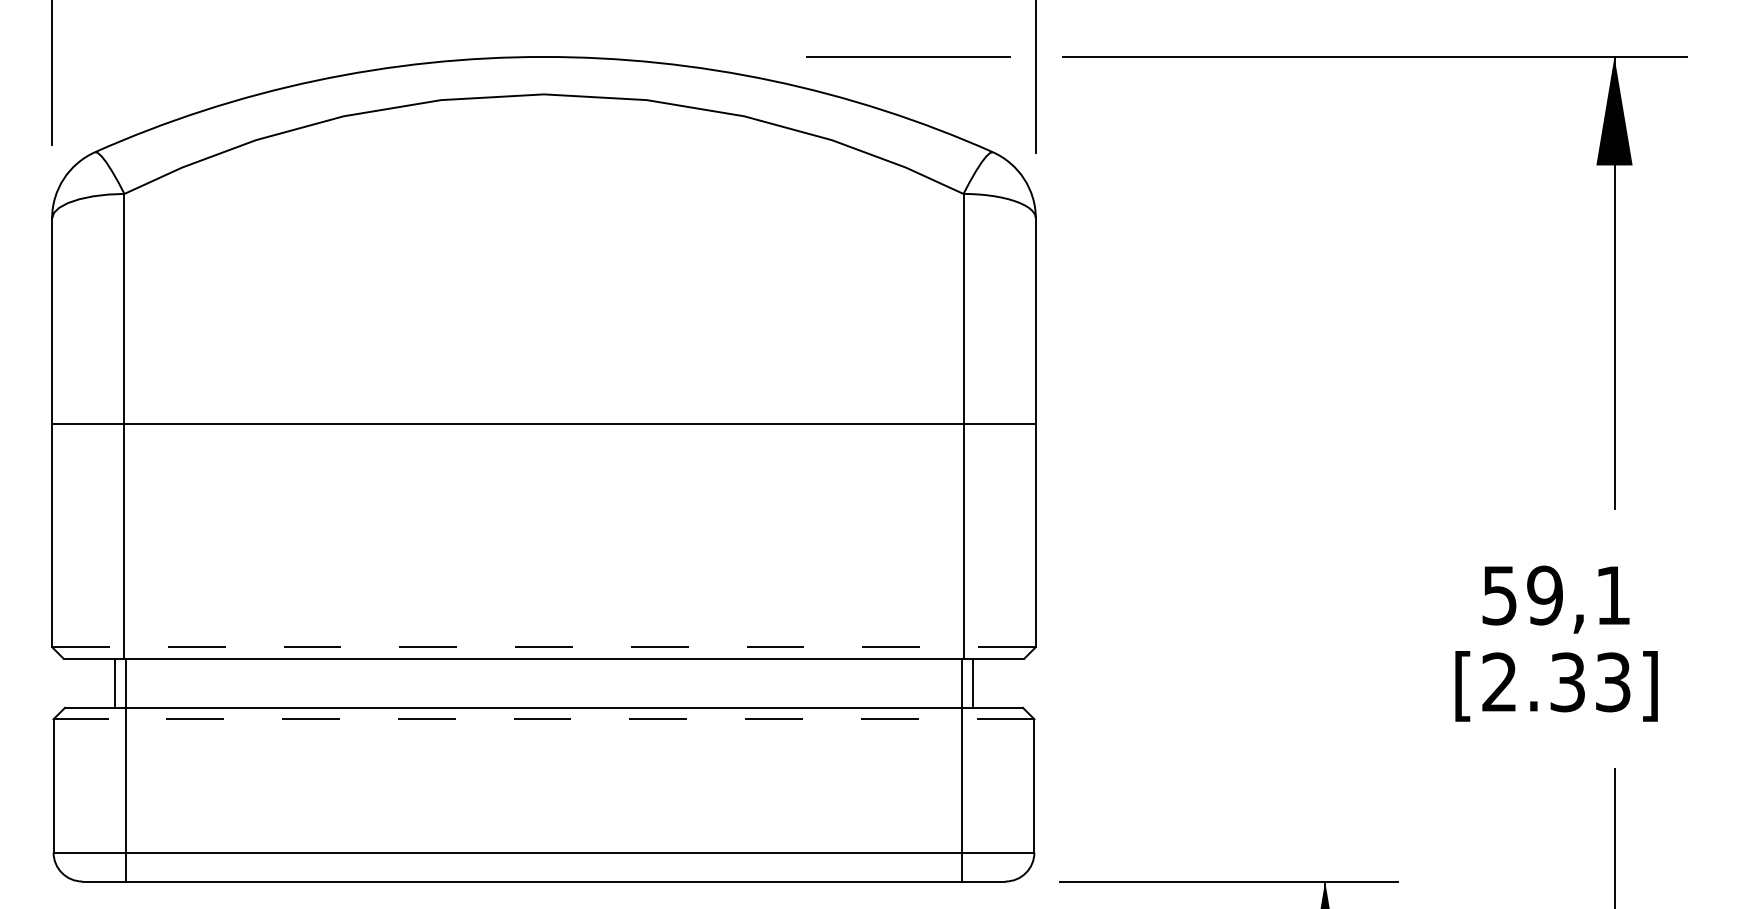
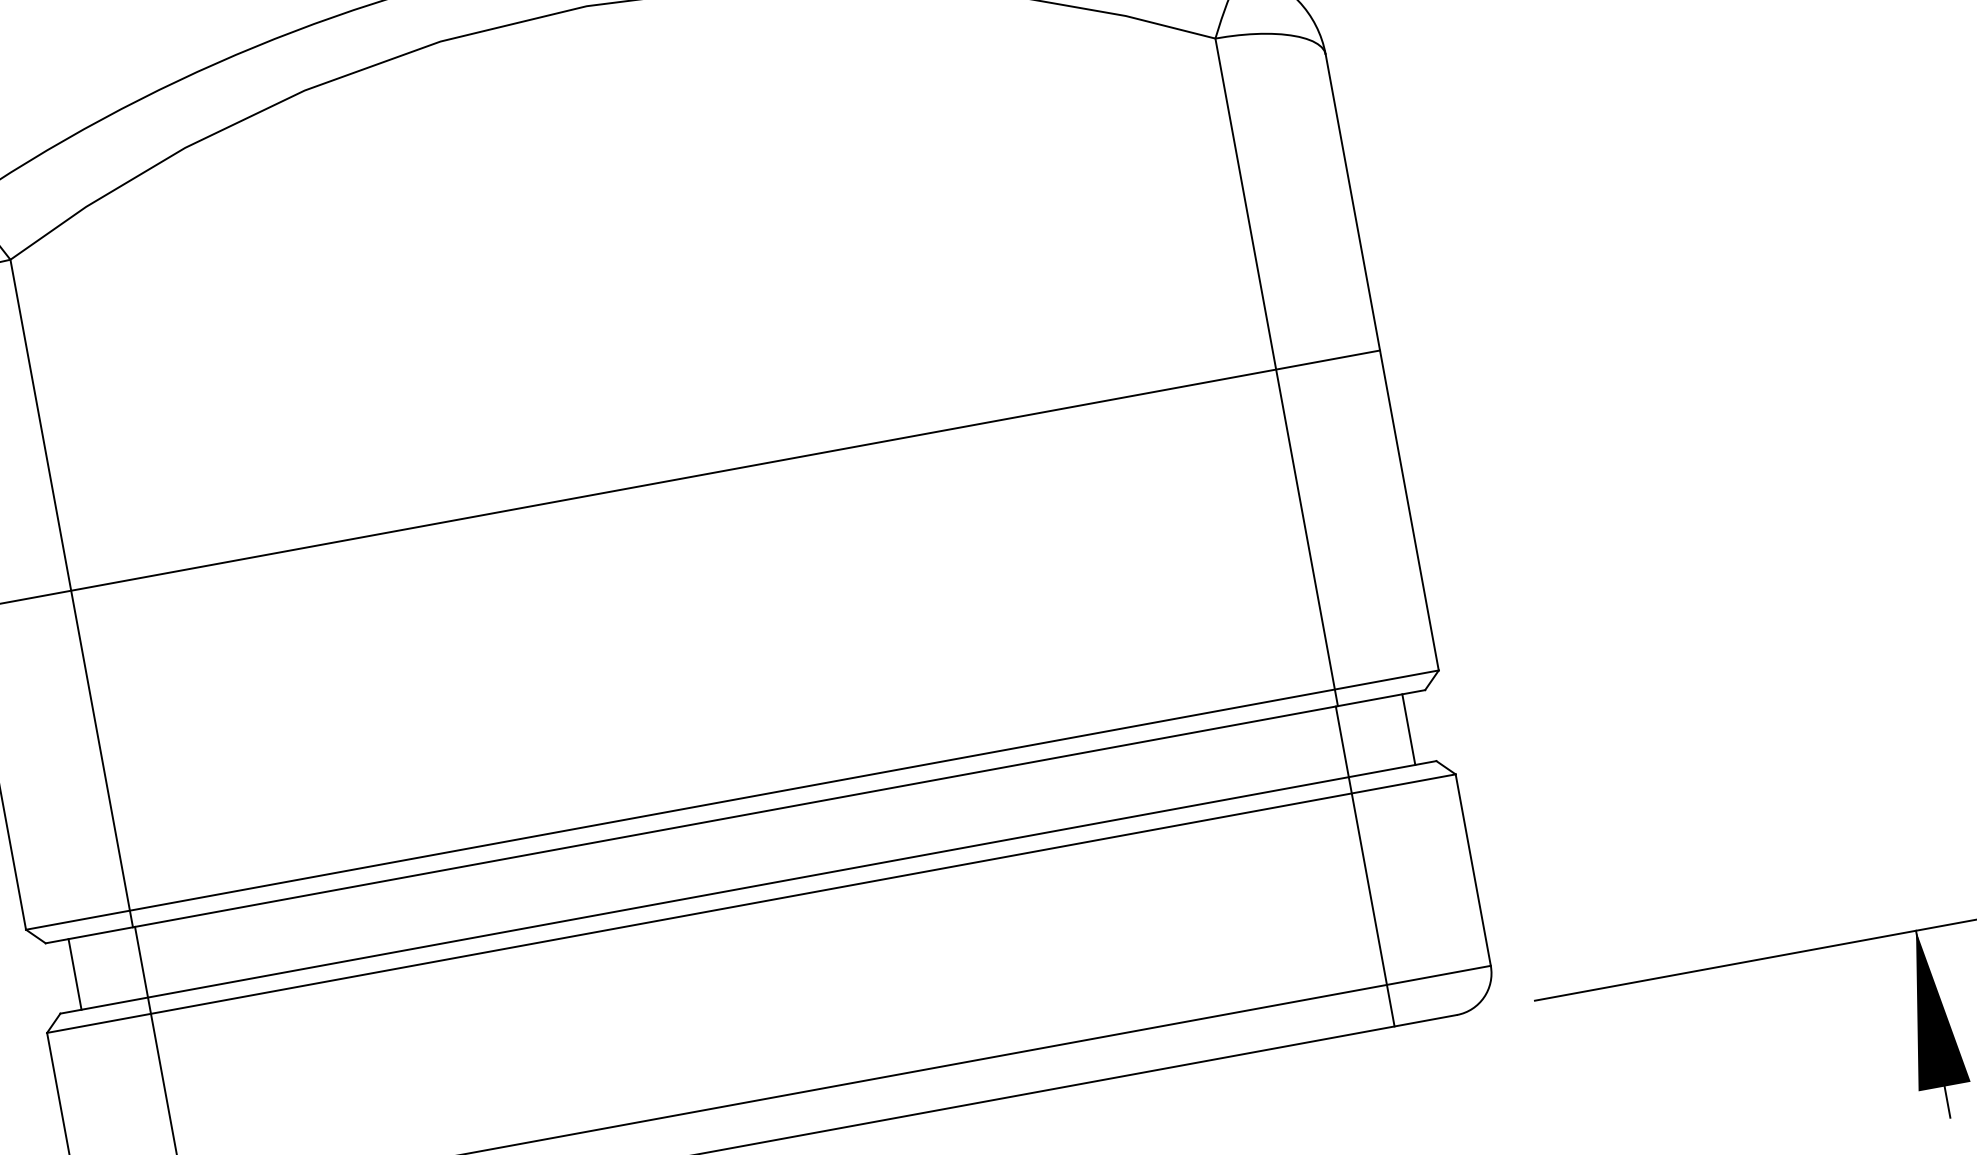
line: (543, 647) -> (731, 800), dashed -> solid
line: (114, 682) -> (74, 973), moved
line: (973, 682) -> (1408, 728), moved
line: (543, 719) -> (750, 904), dashed -> solid

